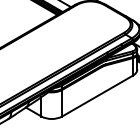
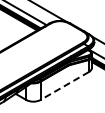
line: (97, 96) -> (64, 86), solid -> dashed

